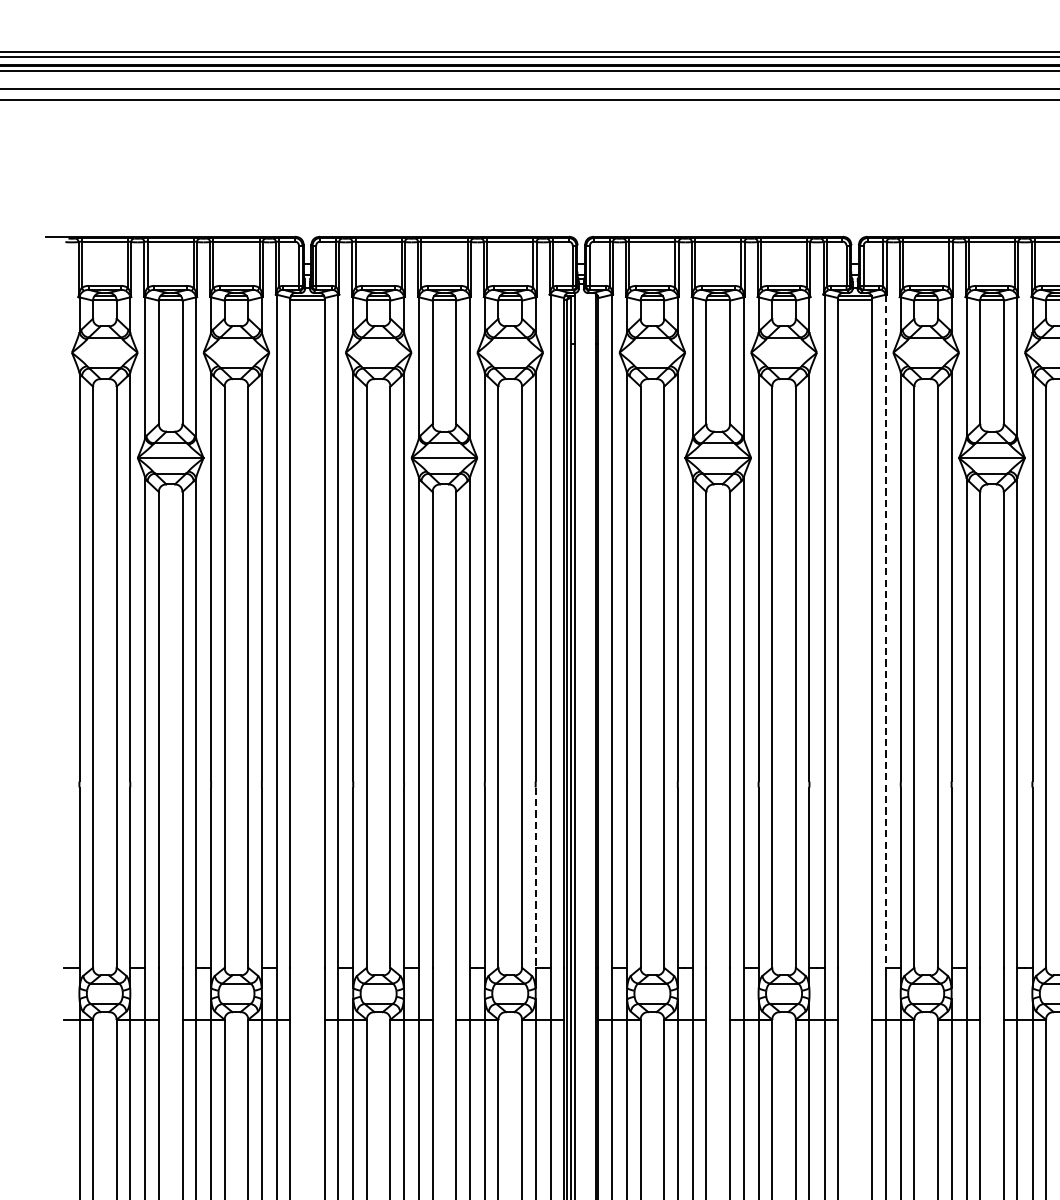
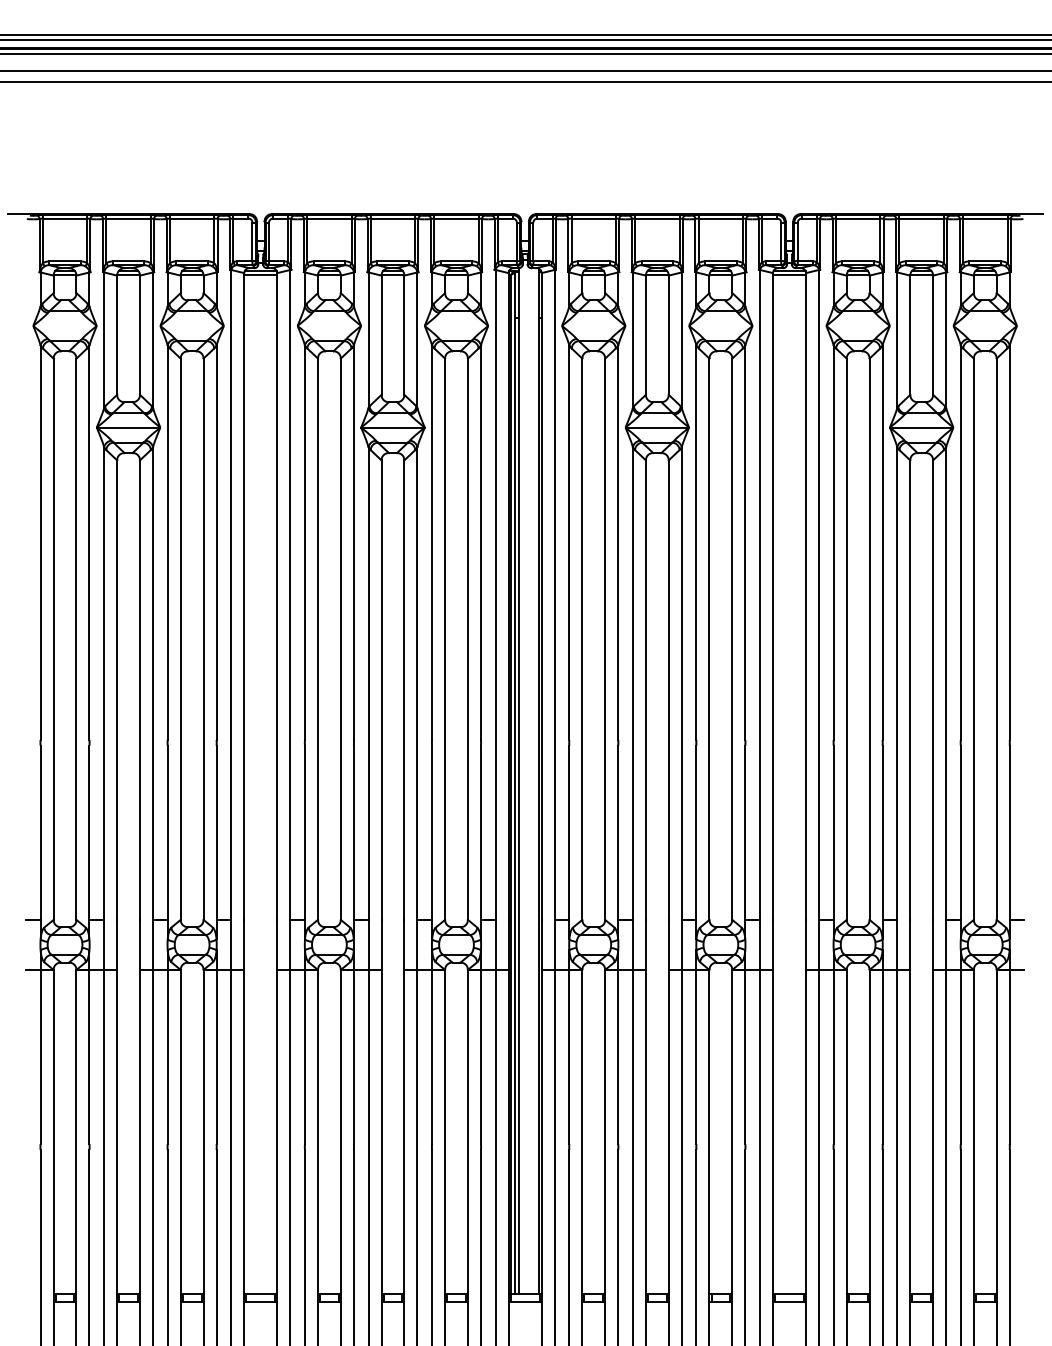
line: (886, 630) -> (819, 594), dashed -> solid
line: (535, 878) -> (480, 833), dashed -> solid

